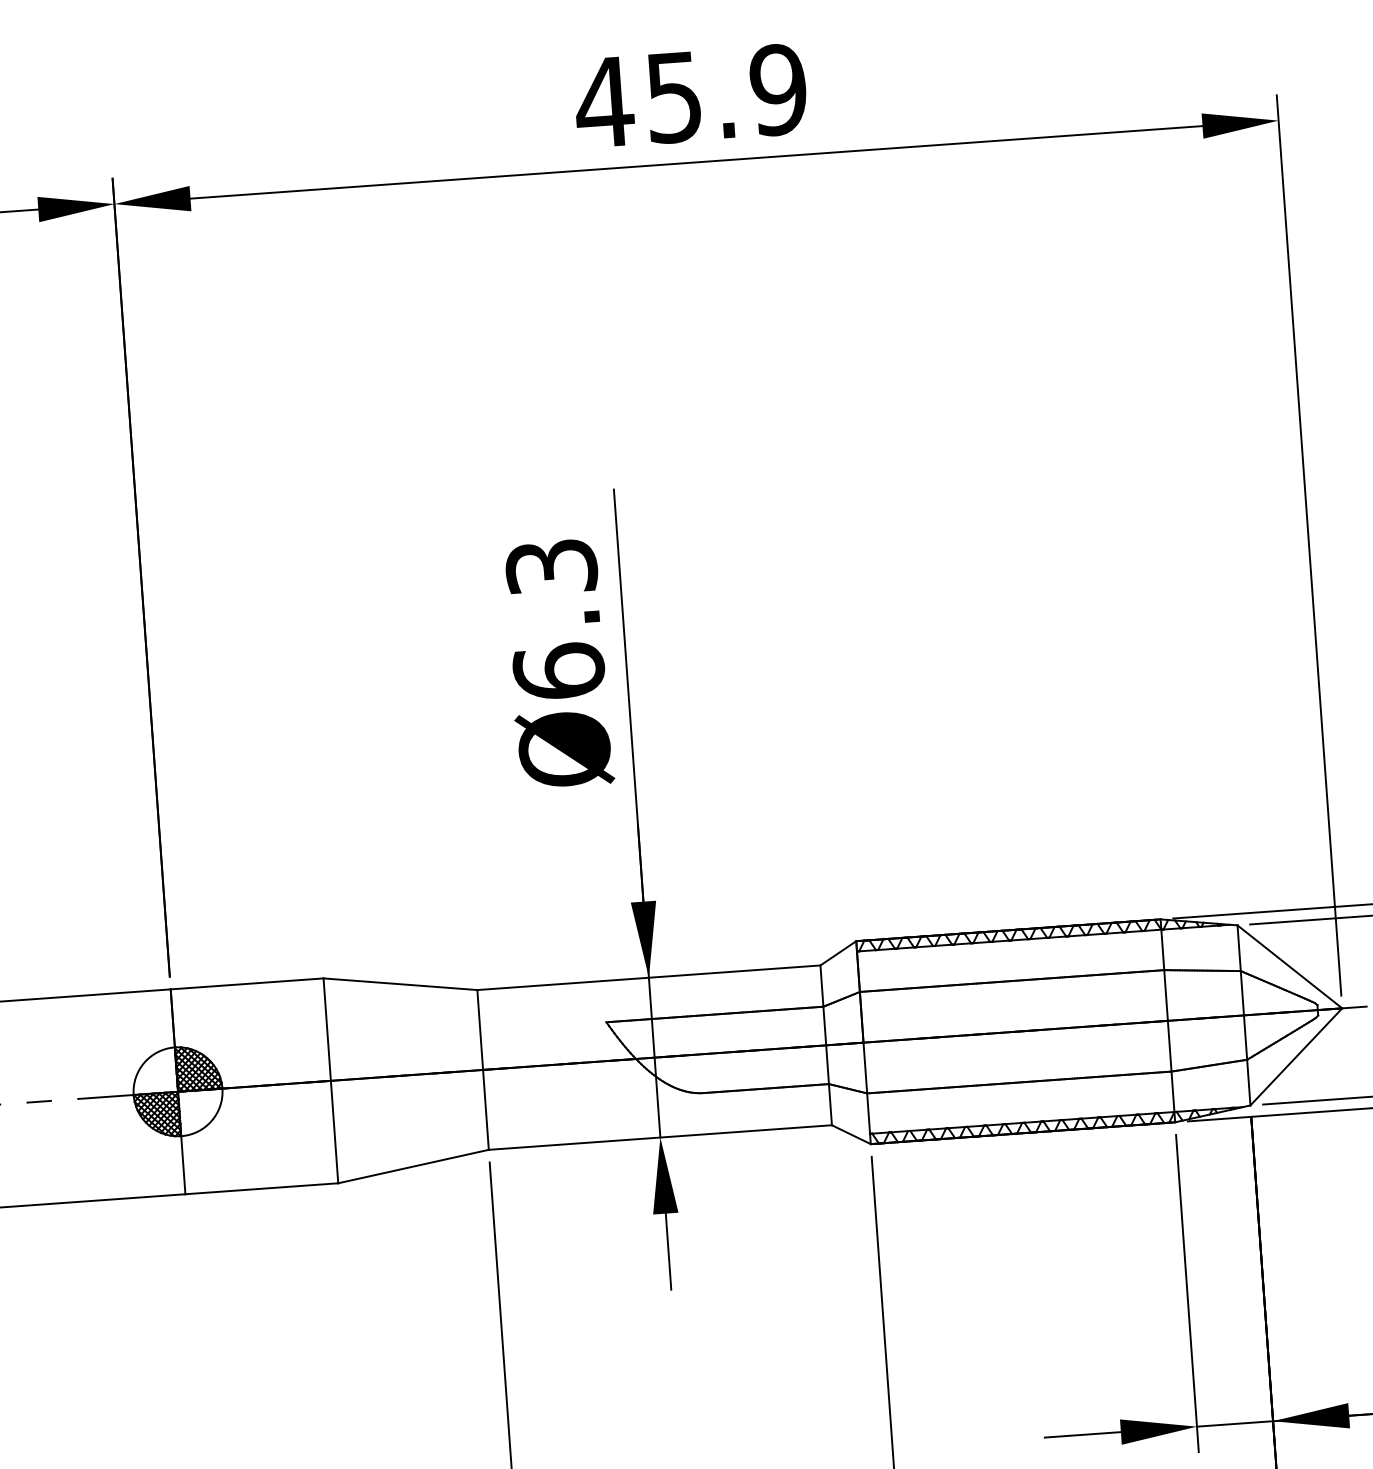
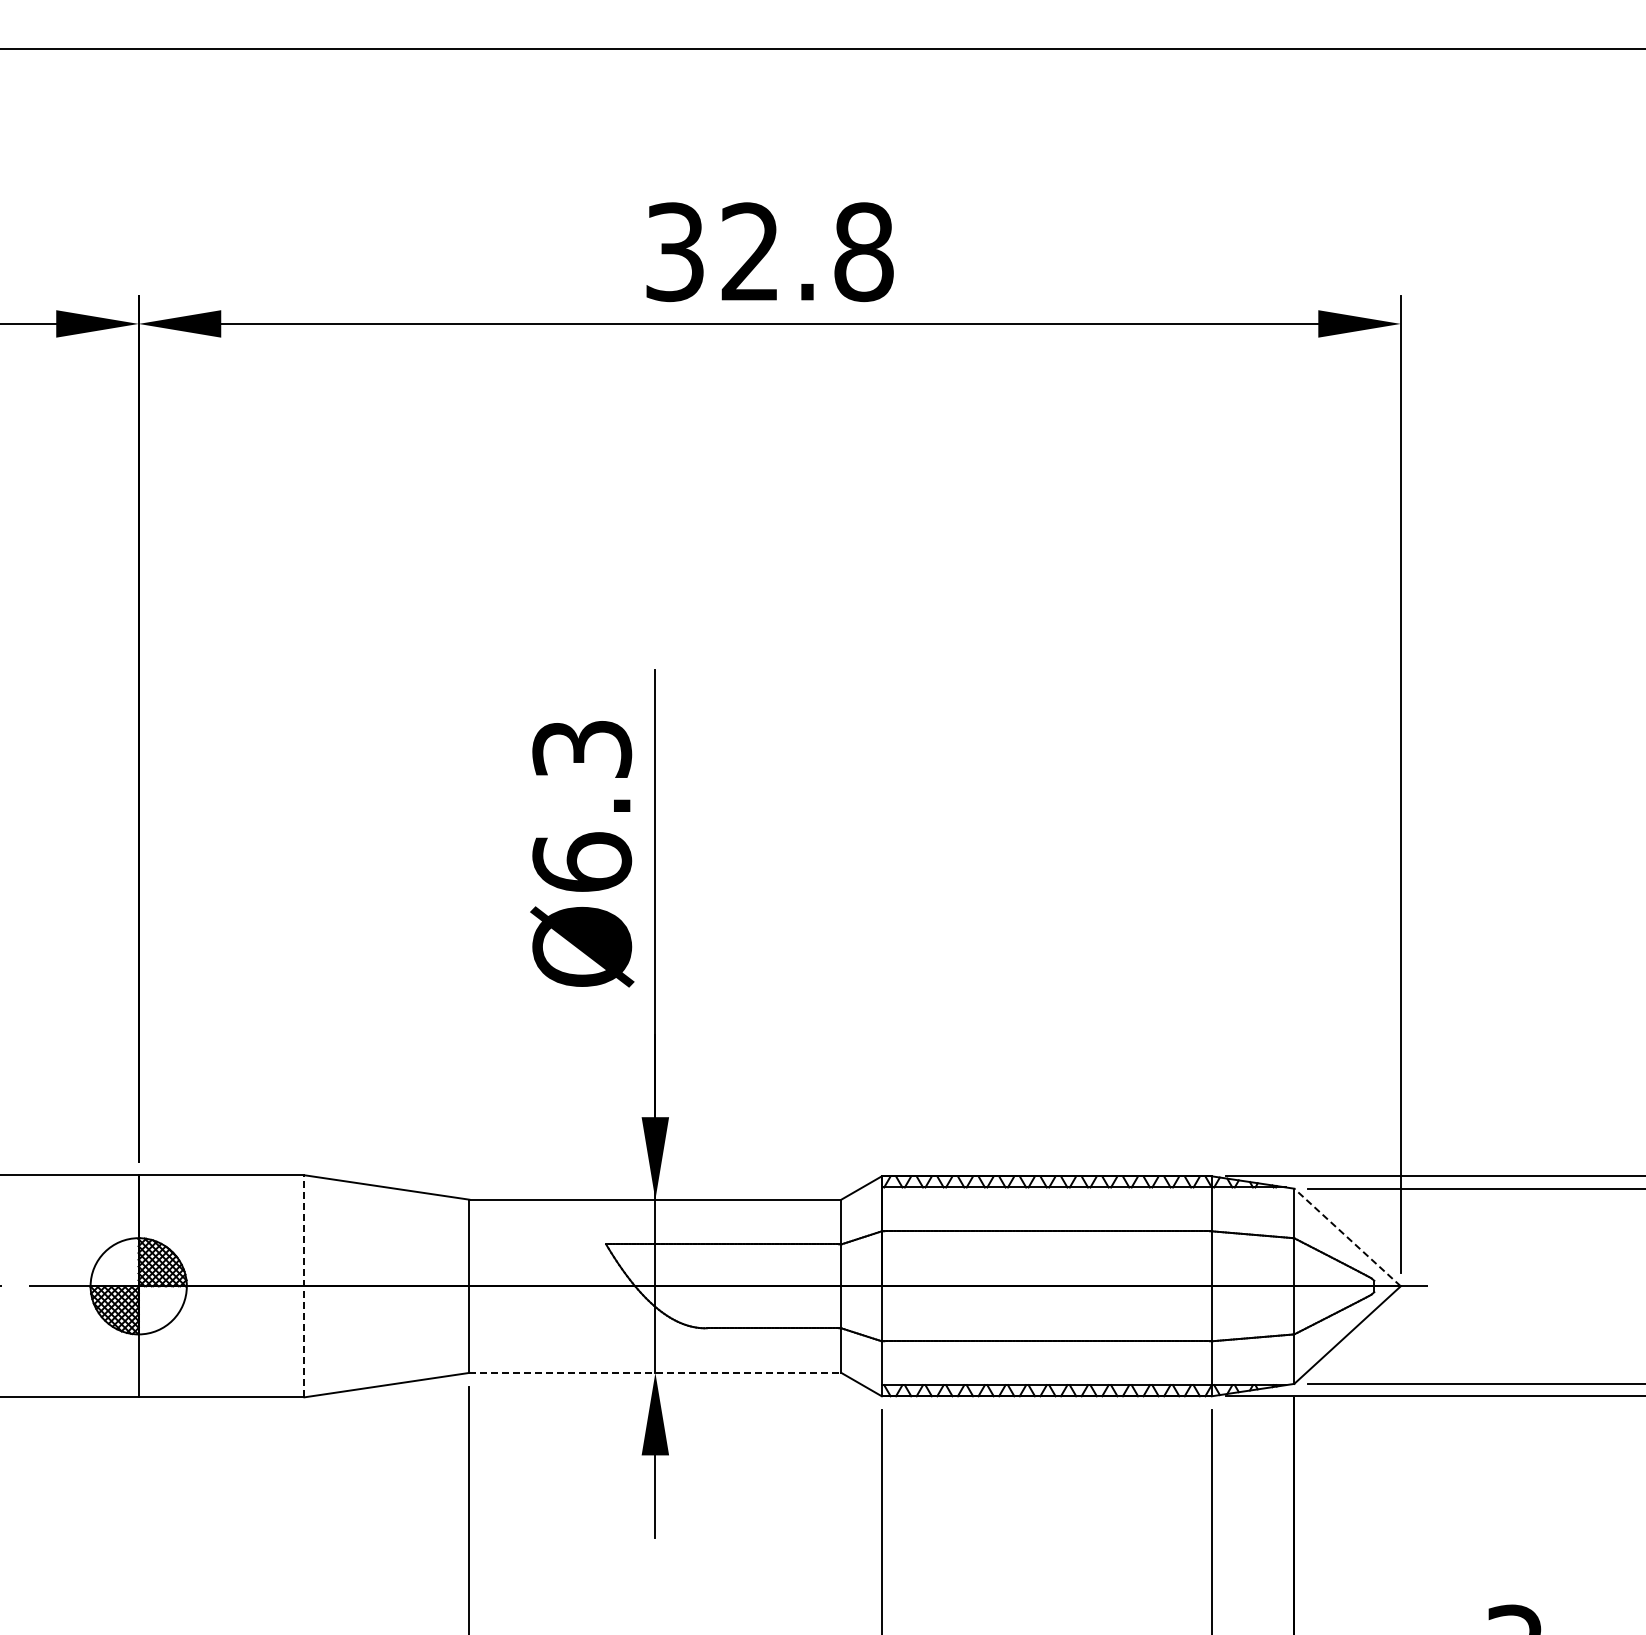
text: (690, 96) -> (768, 252), 45.9 -> 32.8
line: (1289, 966) -> (1347, 1237), solid -> dashed
line: (330, 1080) -> (304, 1285), solid -> dashed
line: (660, 1137) -> (655, 1372), solid -> dashed

